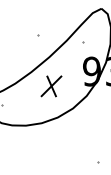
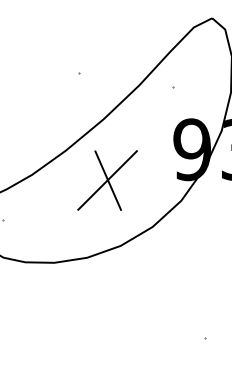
part: (51, 86) -> (107, 180), size x1.43

